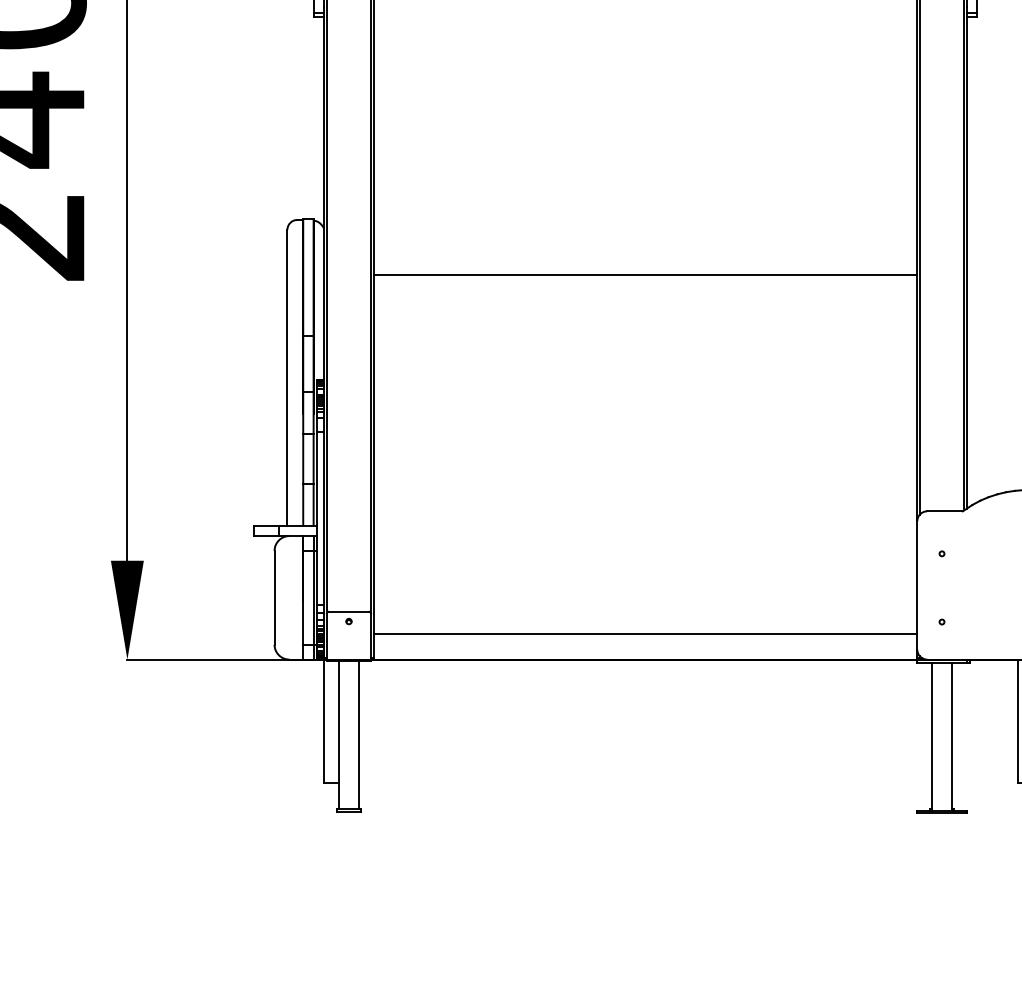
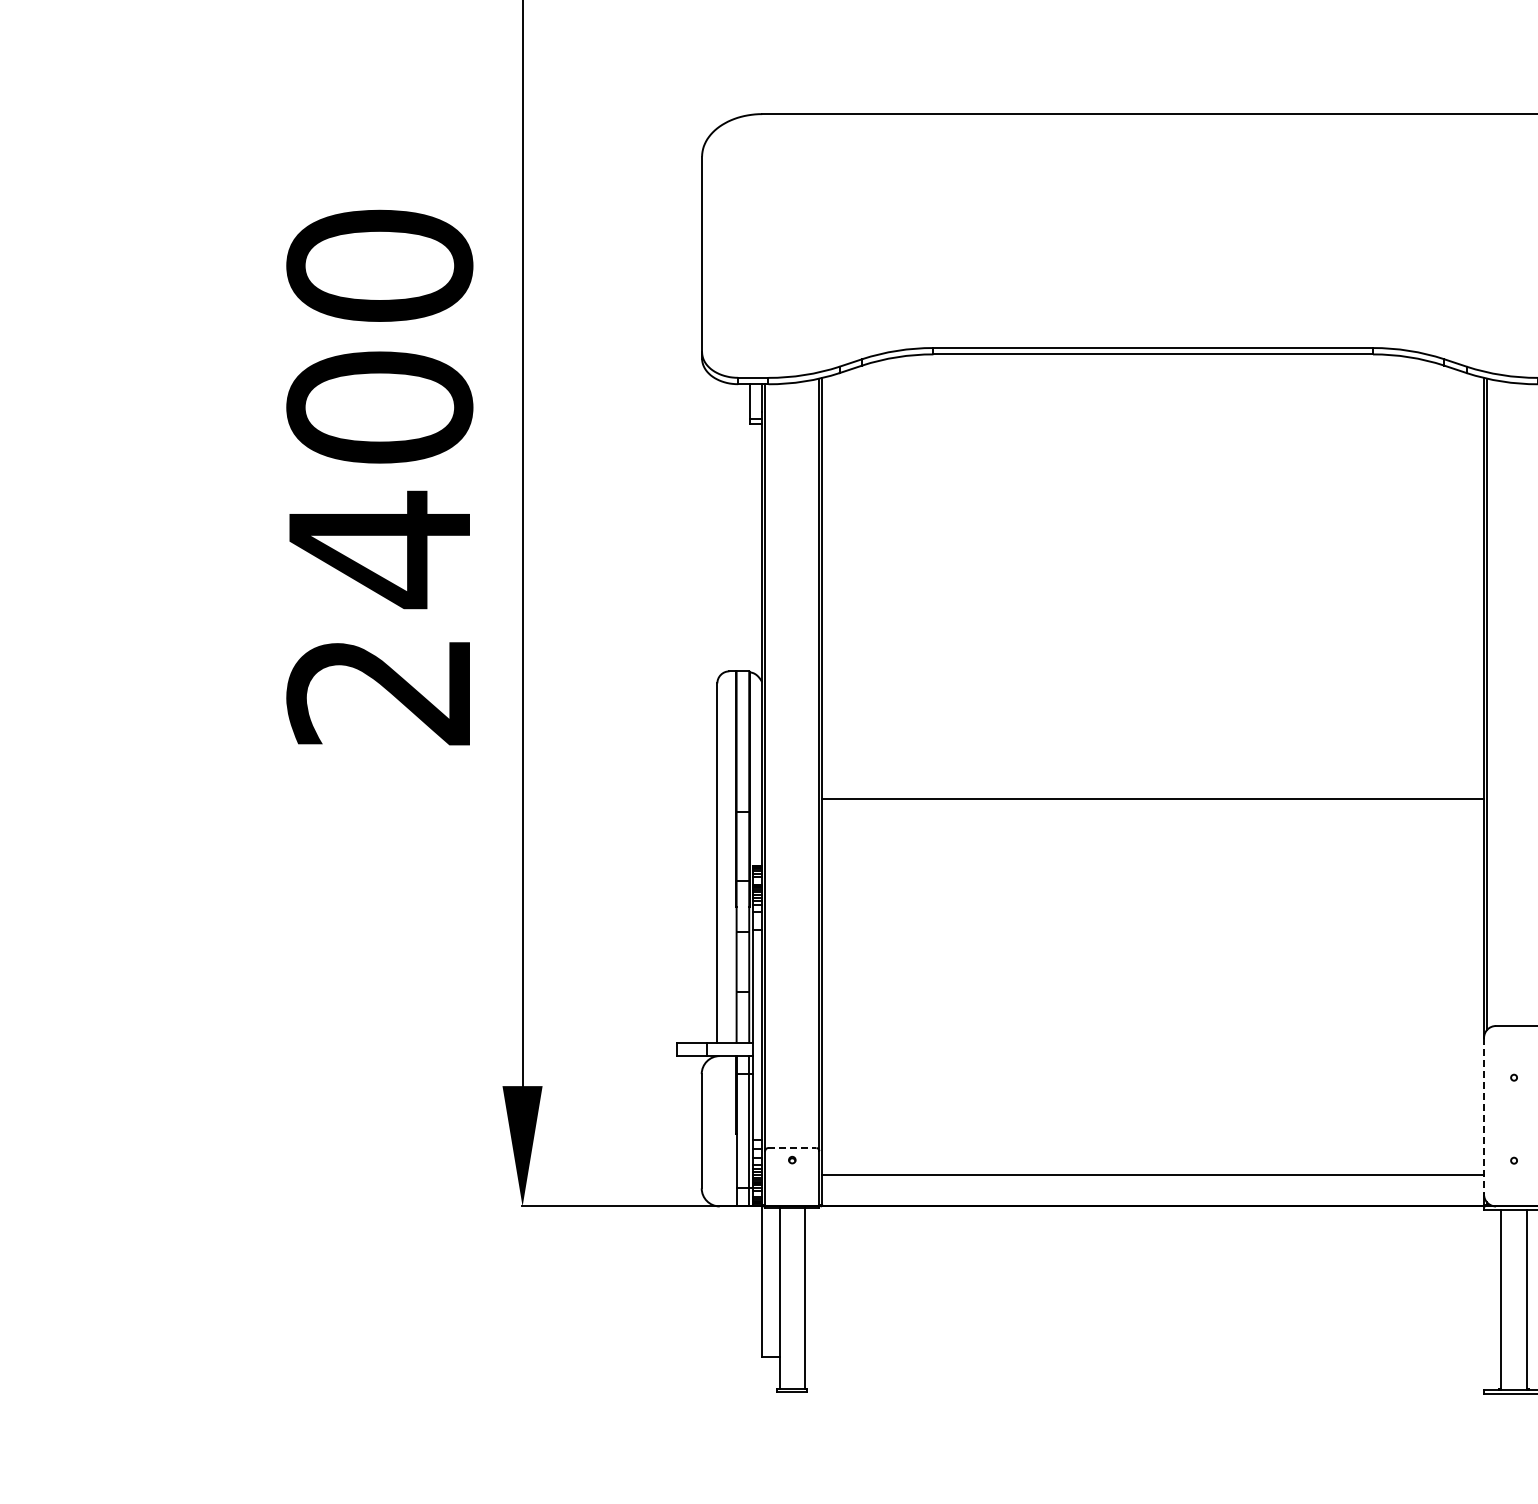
line: (645, 275) -> (1153, 799), moved
line: (917, 585) -> (1484, 1116), solid -> dashed
line: (349, 612) -> (792, 1148), solid -> dashed

